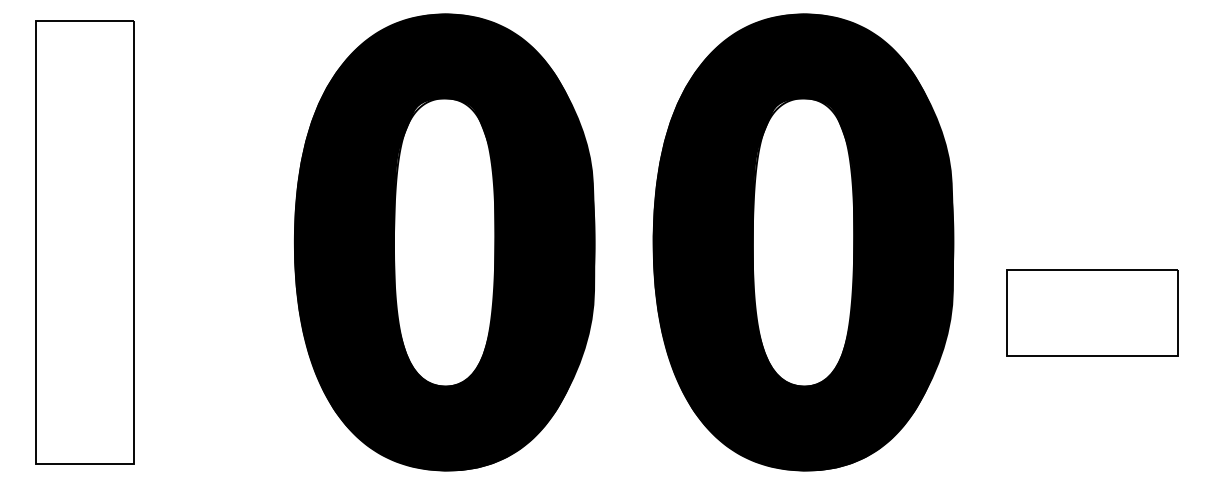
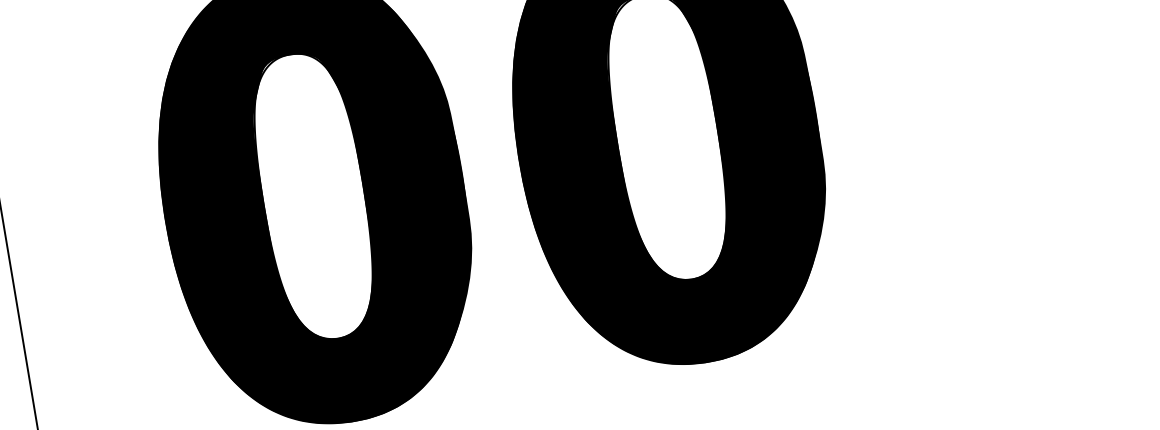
part: (1092, 312) -> (964, 158), removed

